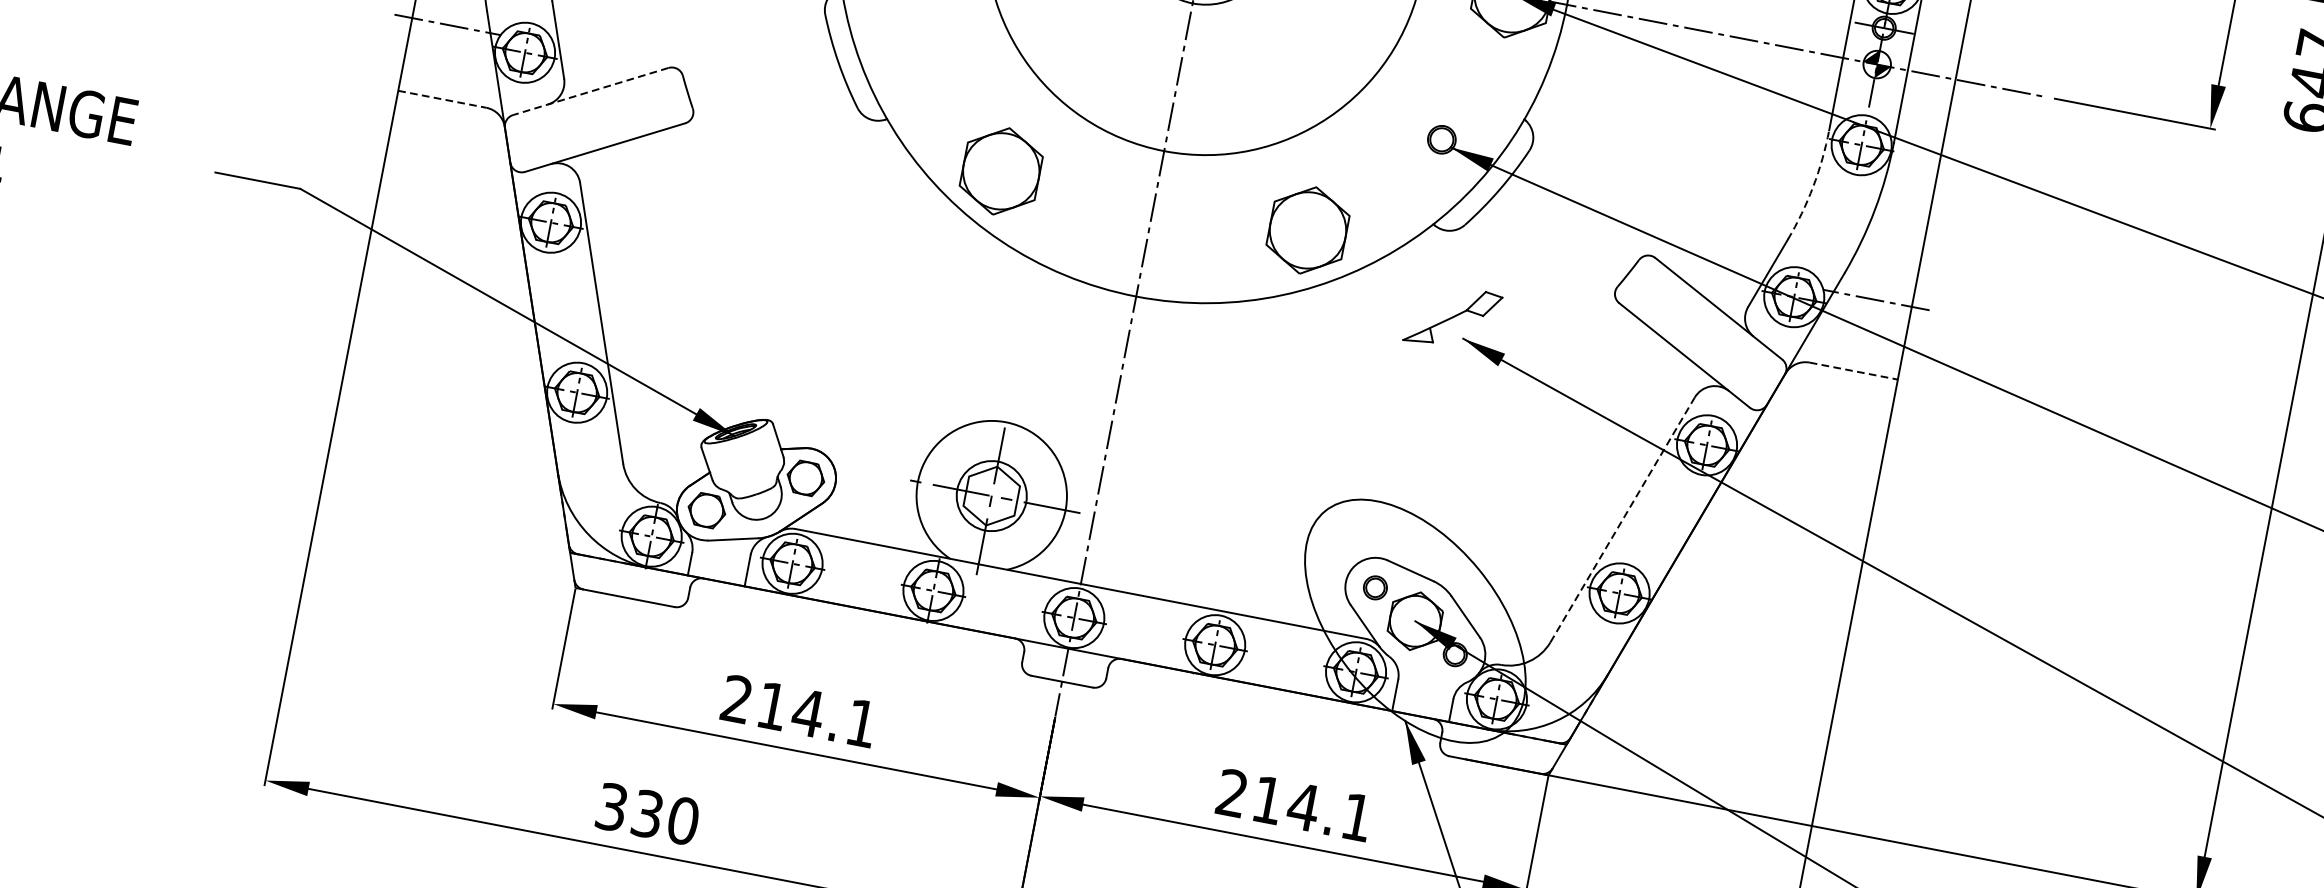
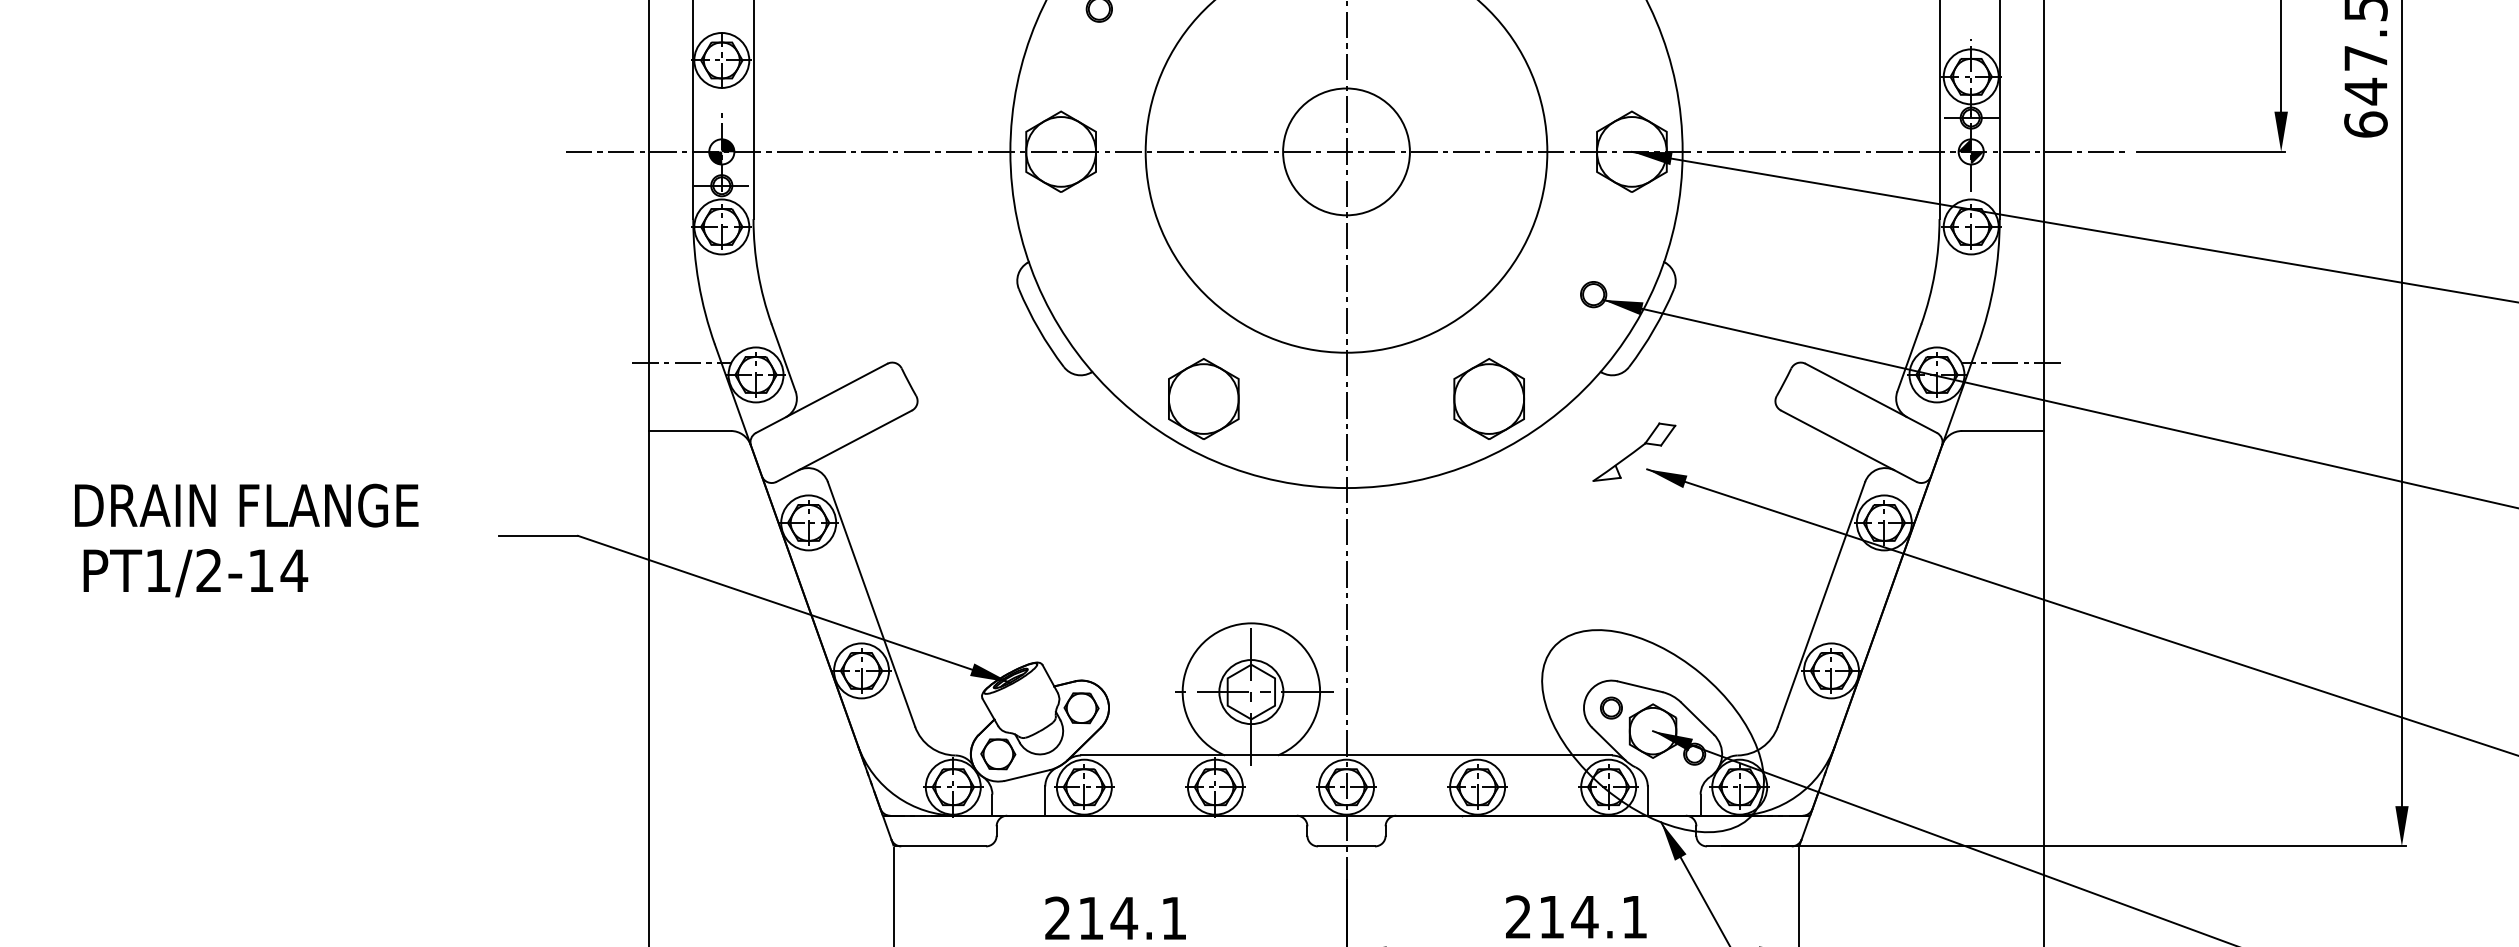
line: (590, 91) -> (821, 398), dashed -> solid
line: (442, 98) -> (689, 430), dashed -> solid
arc: (1812, 186) -> (1934, 272), dashed -> solid
line: (1854, 370) -> (2003, 430), dashed -> solid
line: (1622, 520) -> (1821, 604), dashed -> solid

